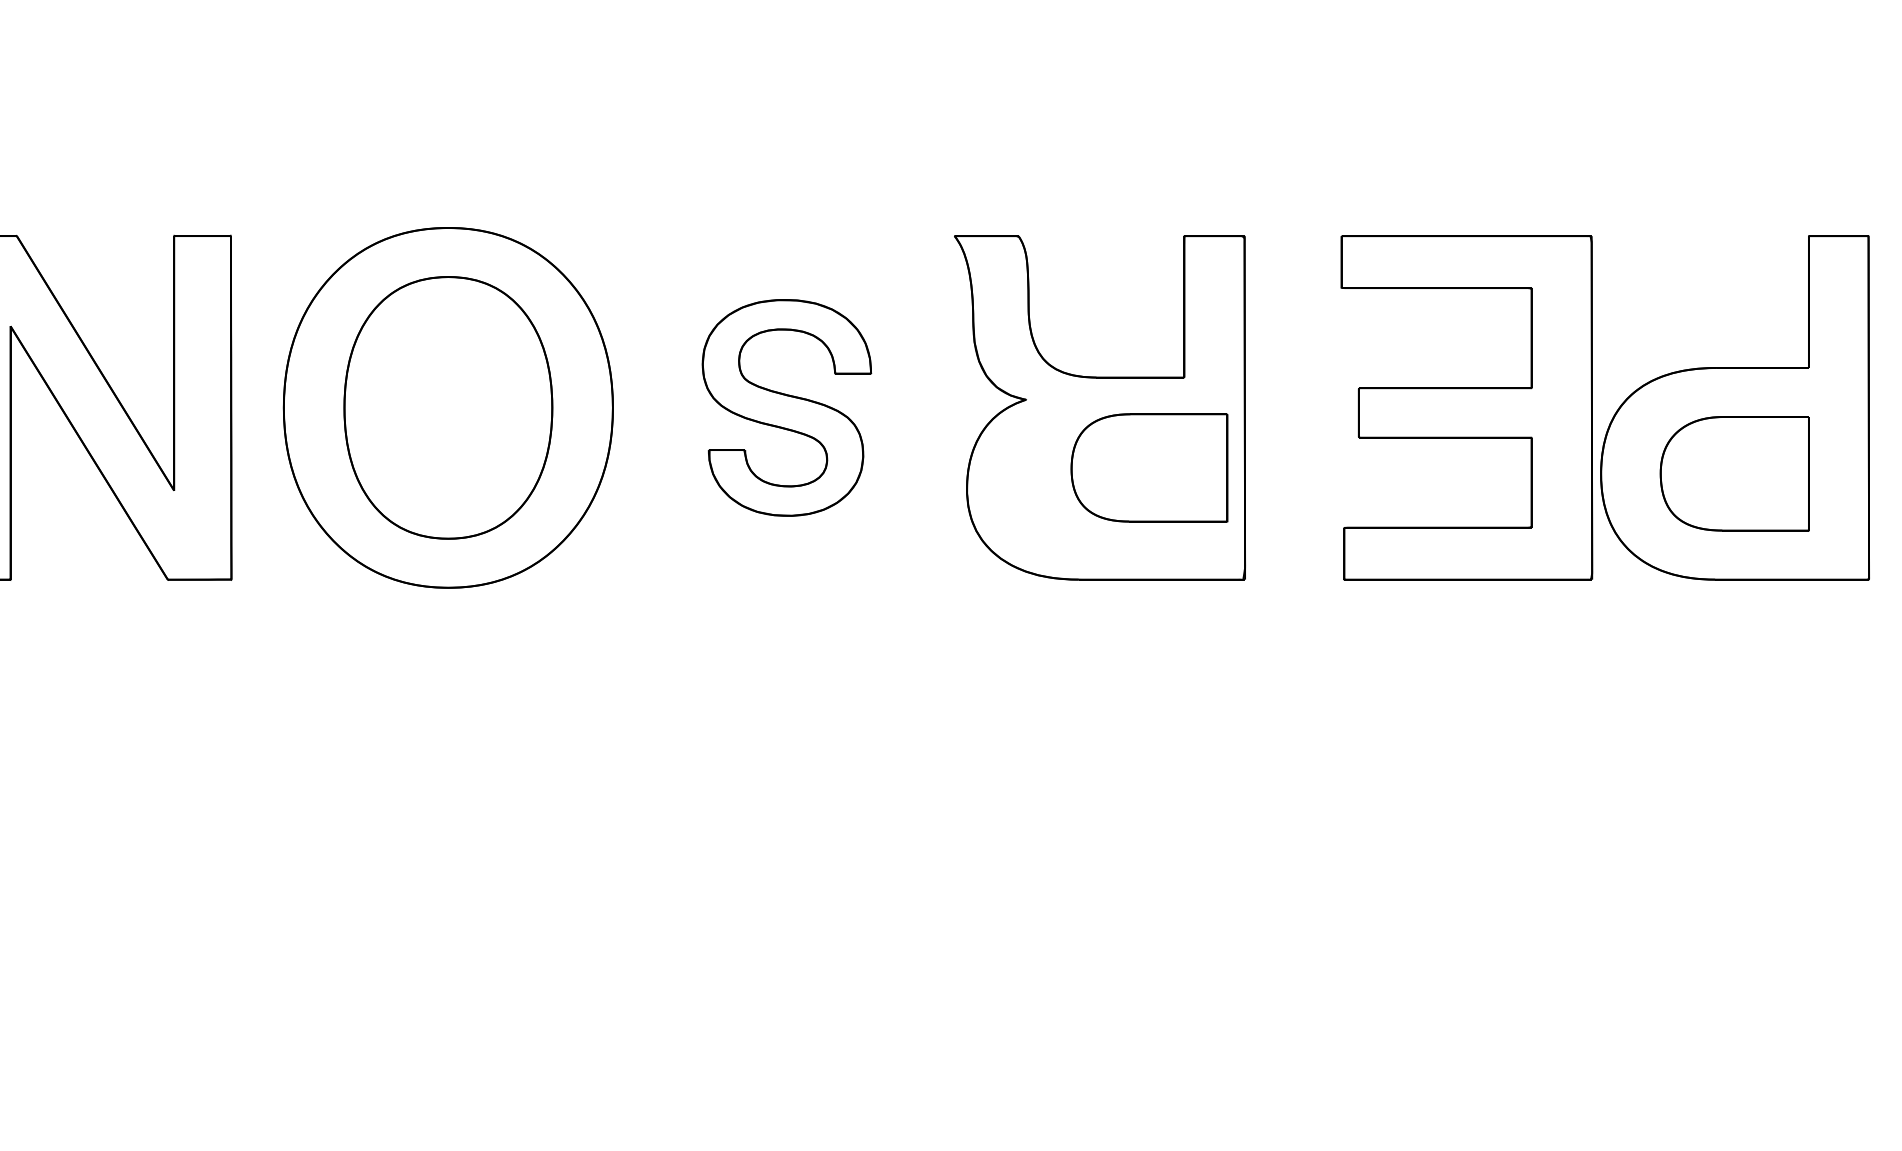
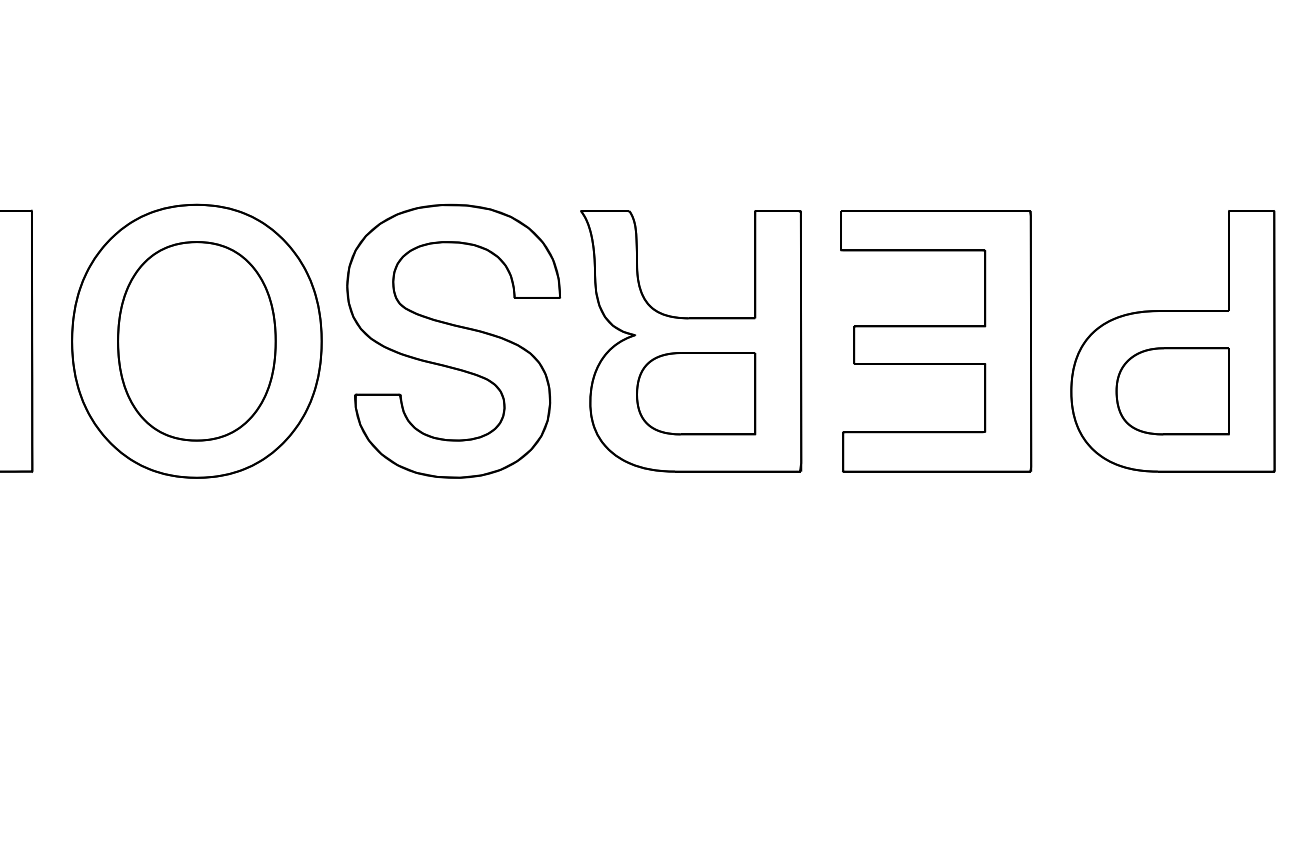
part: (786, 407) -> (453, 341), size x1.67
part: (1466, 407) -> (935, 341), moved
part: (1149, 467) -> (696, 393), moved

